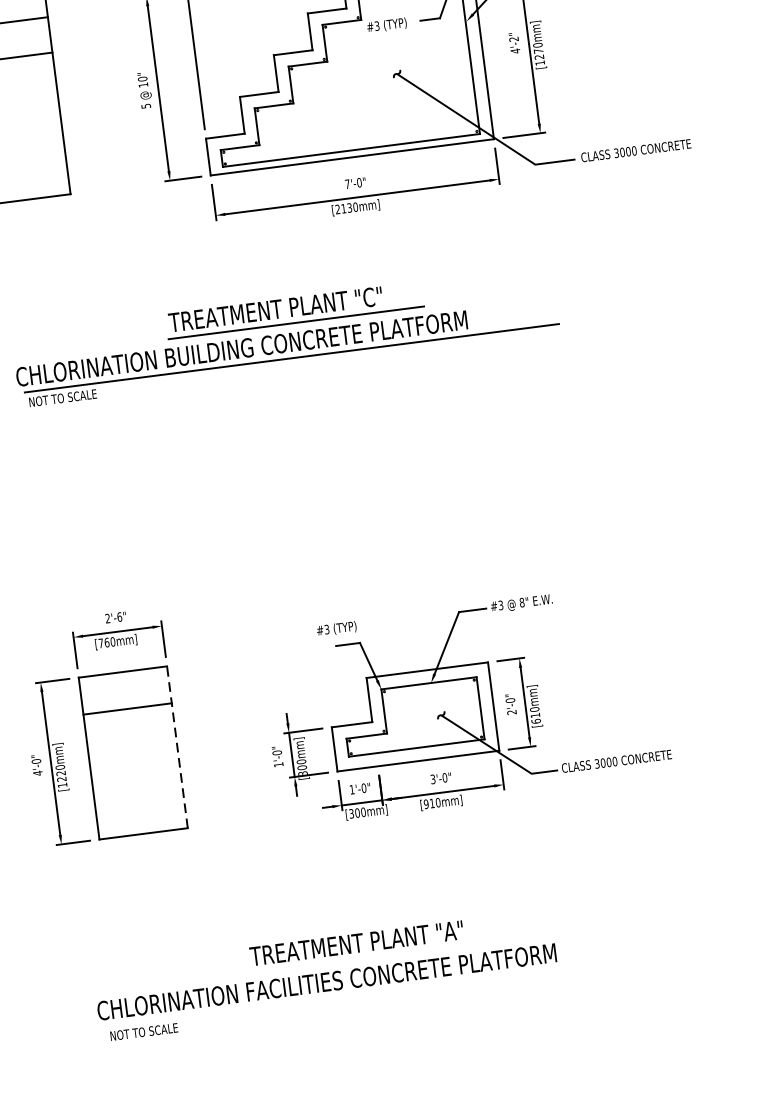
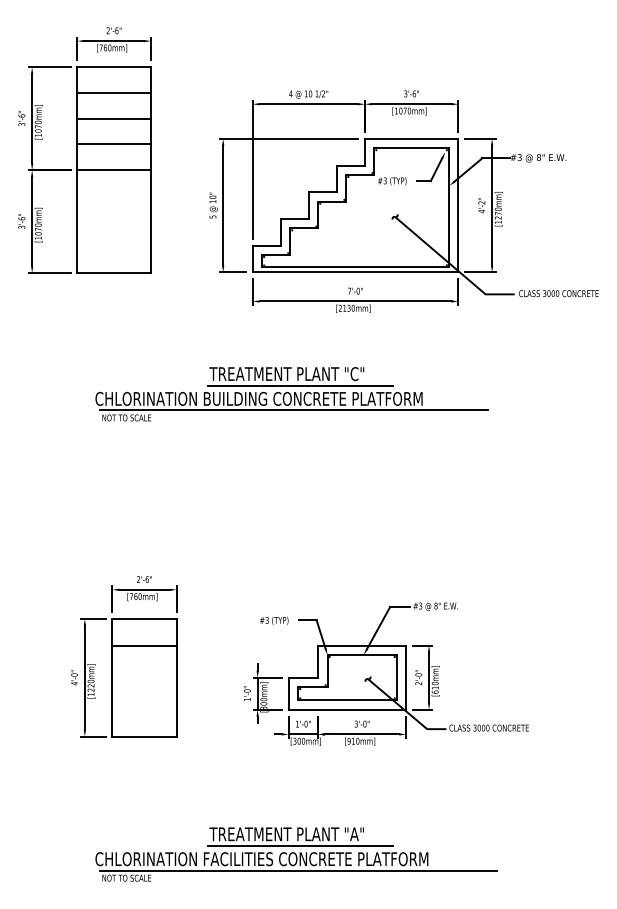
text: (337, 628) -> (274, 620), moved
line: (177, 746) -> (176, 677), dashed -> solid
line: (377, 956) -> (300, 845), added
line: (379, 991) -> (298, 870), added

